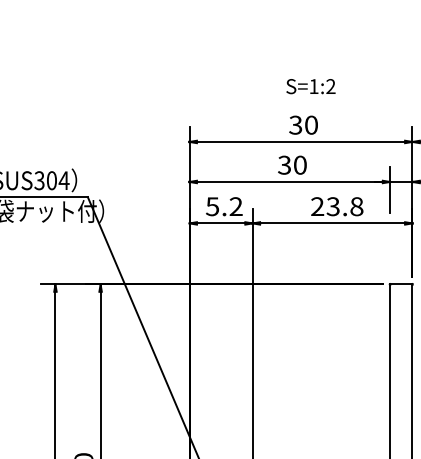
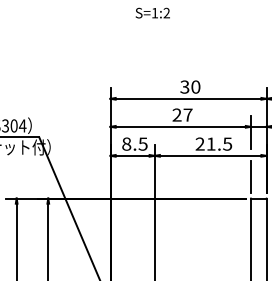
text: (310, 86) -> (152, 13), moved
text: (292, 164) -> (182, 114), 30 -> 27
text: (224, 206) -> (134, 144), 5.2 -> 8.5
text: (344, 206) -> (218, 144), 23.8 -> 21.5
line: (390, 253) -> (251, 176), added

